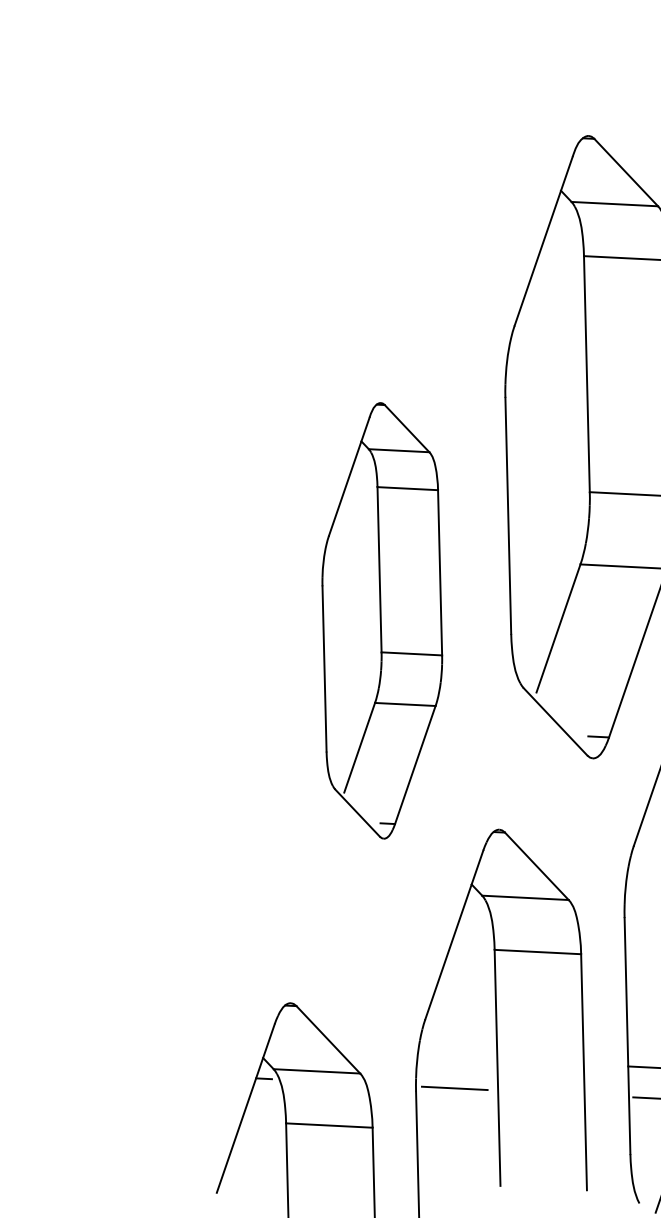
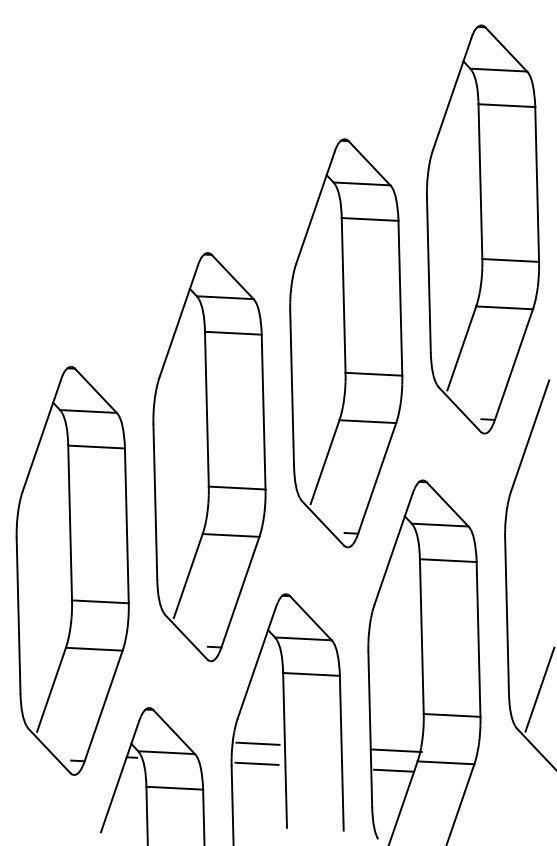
part: (382, 621) -> (209, 457), size x1.43
part: (173, 793) -> (72, 570), added
line: (455, 1057) -> (257, 743), added

